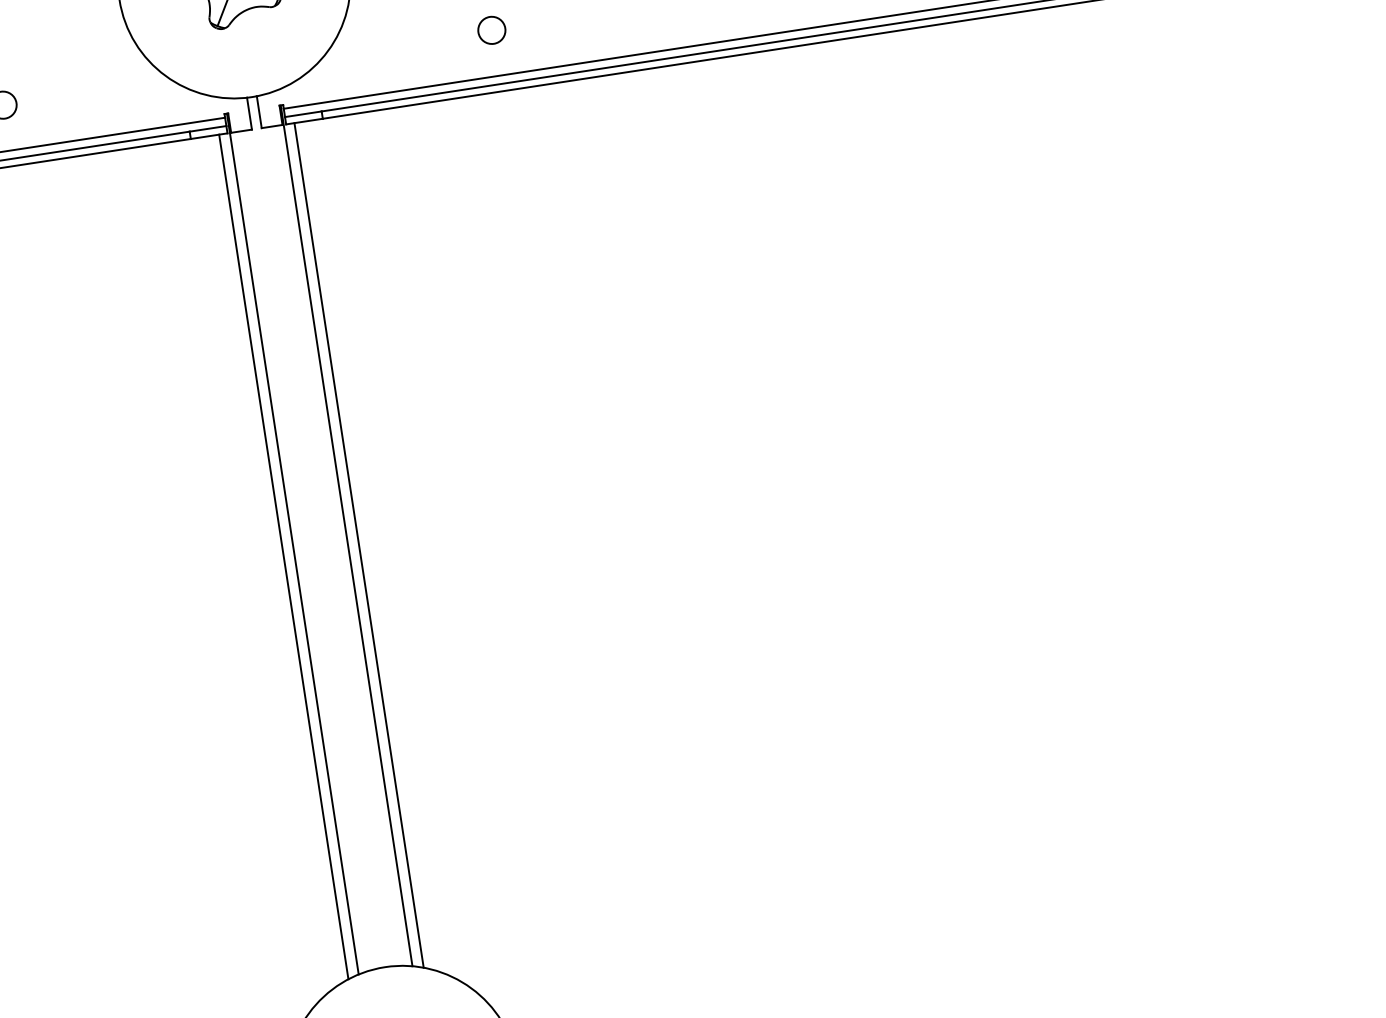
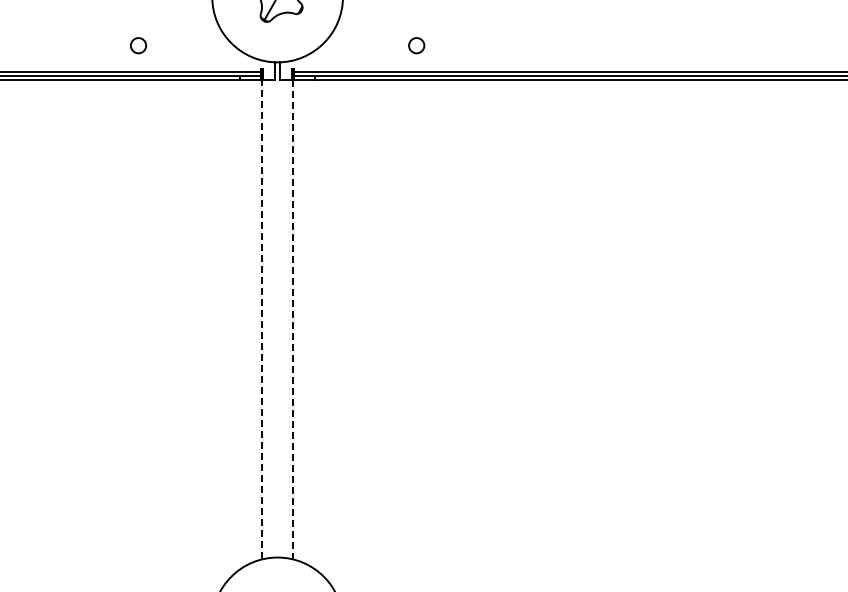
line: (345, 536) -> (292, 314), solid -> dashed
line: (293, 544) -> (262, 314), solid -> dashed
line: (359, 544) -> (299, 320), removed
line: (284, 556) -> (256, 320), removed

